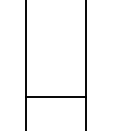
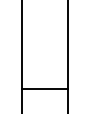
line: (55, 96) -> (44, 88), moved

